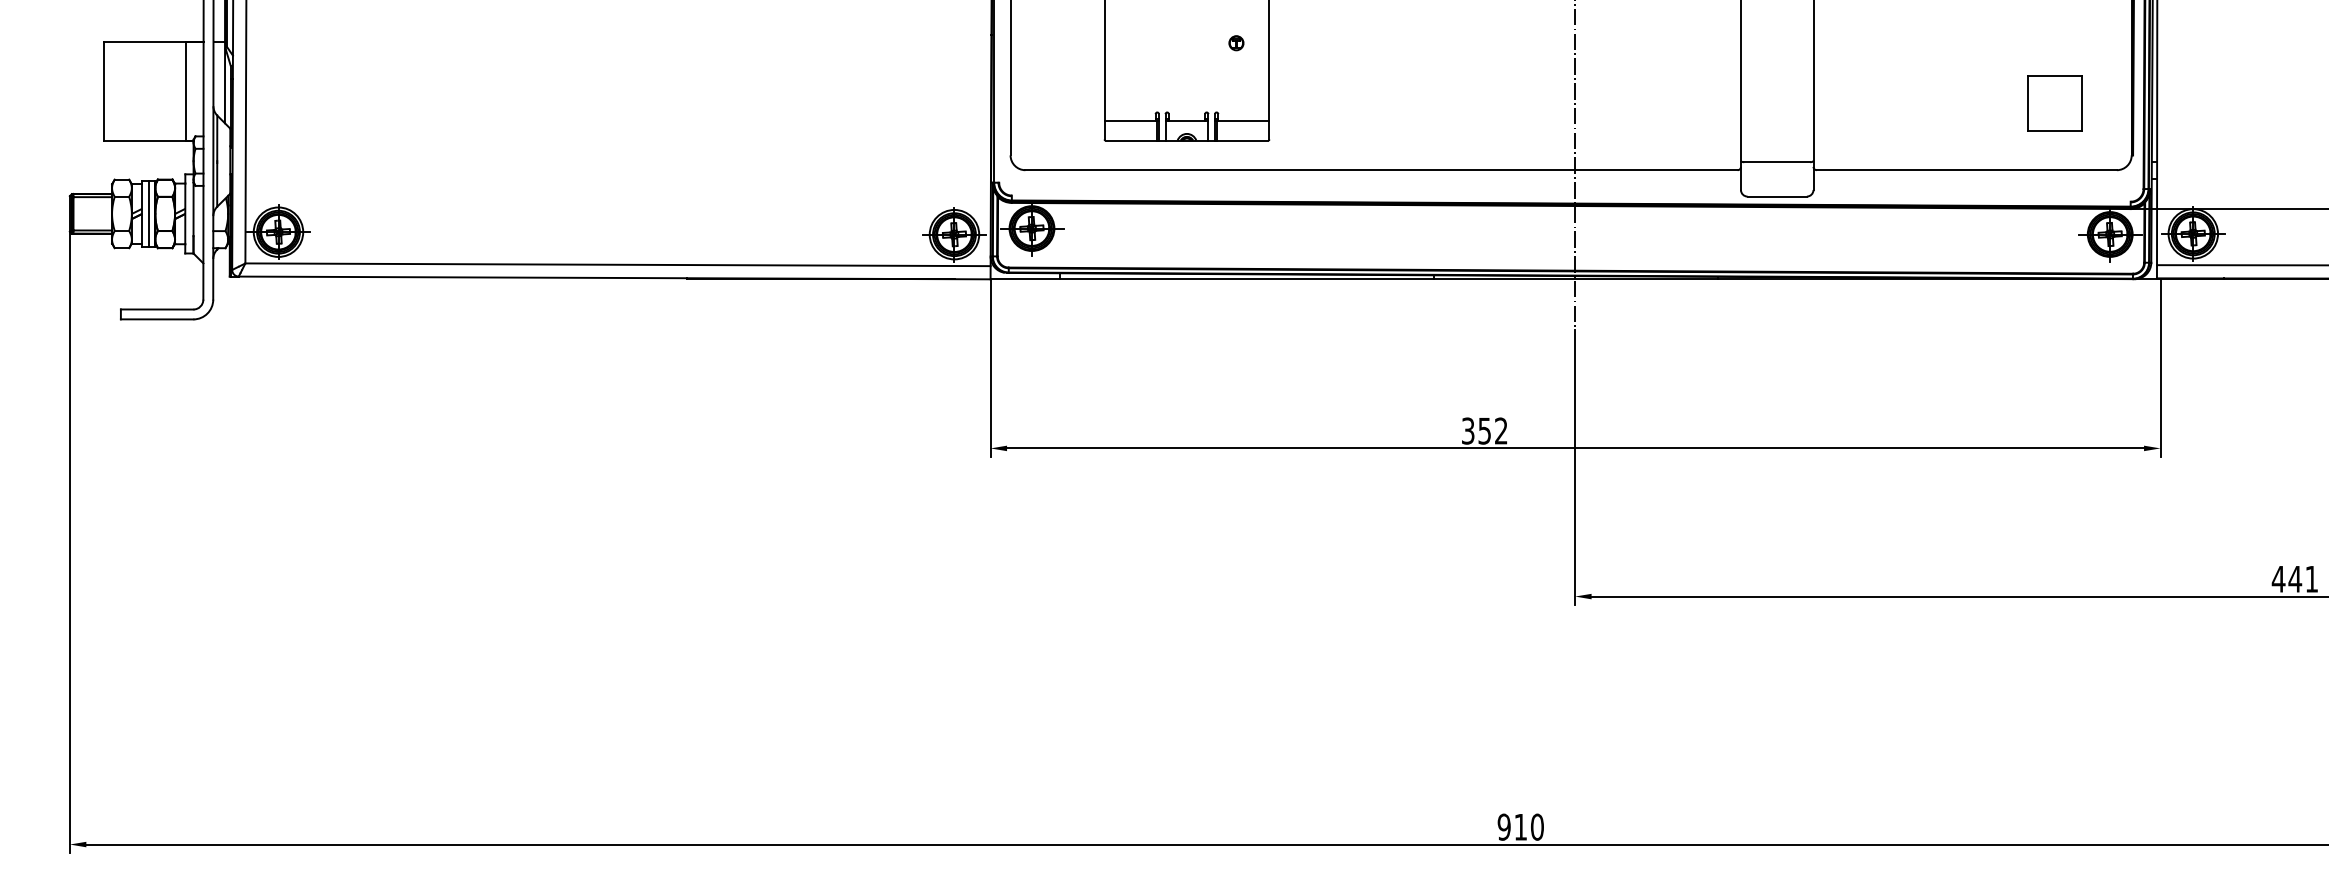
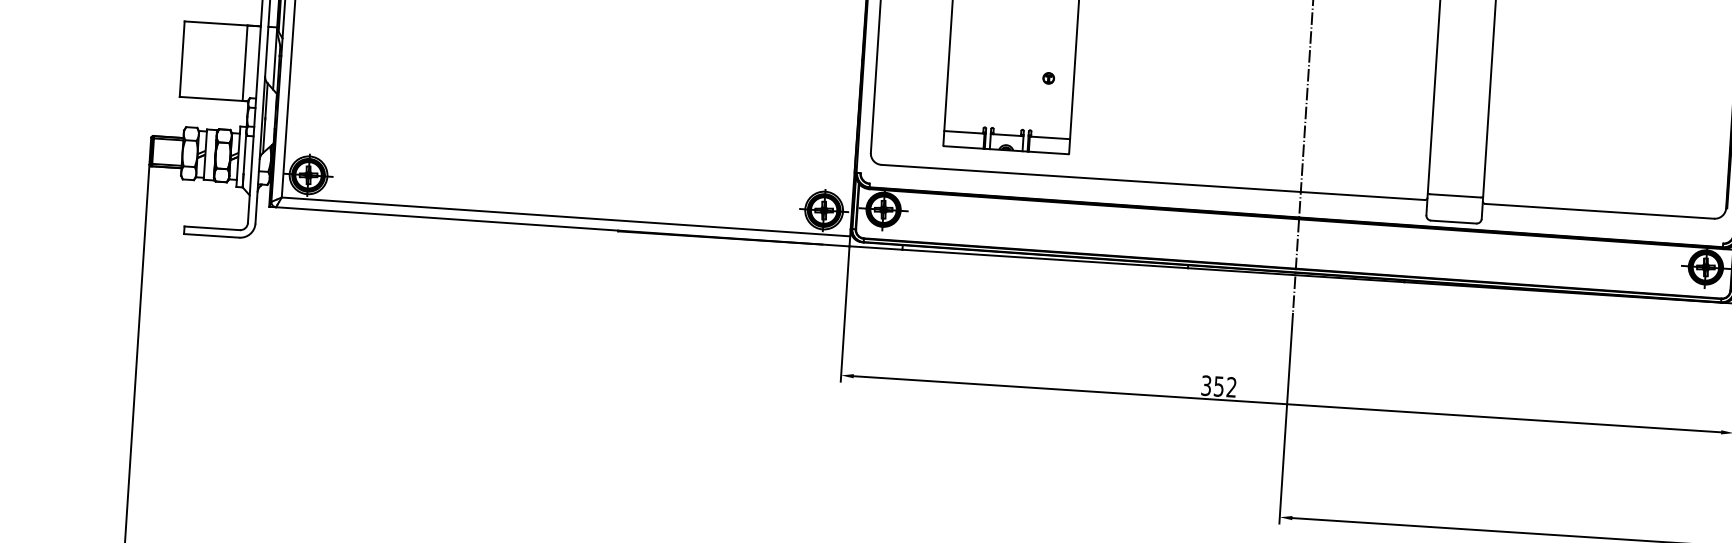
part: (2054, 103) -> (1669, 164), removed
line: (148, 213) -> (210, 154), removed

